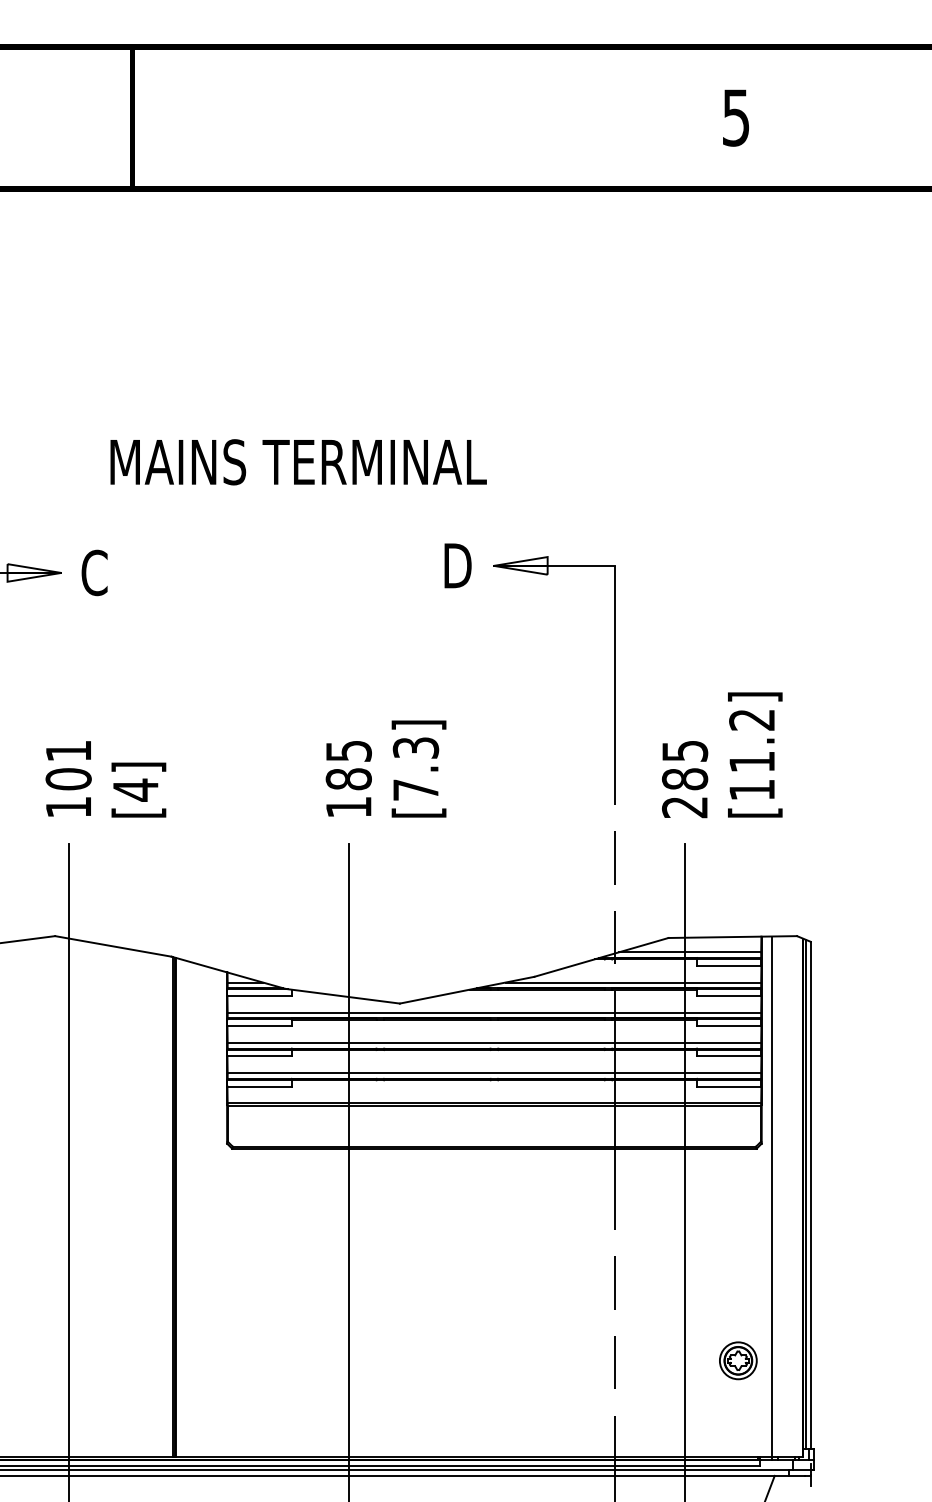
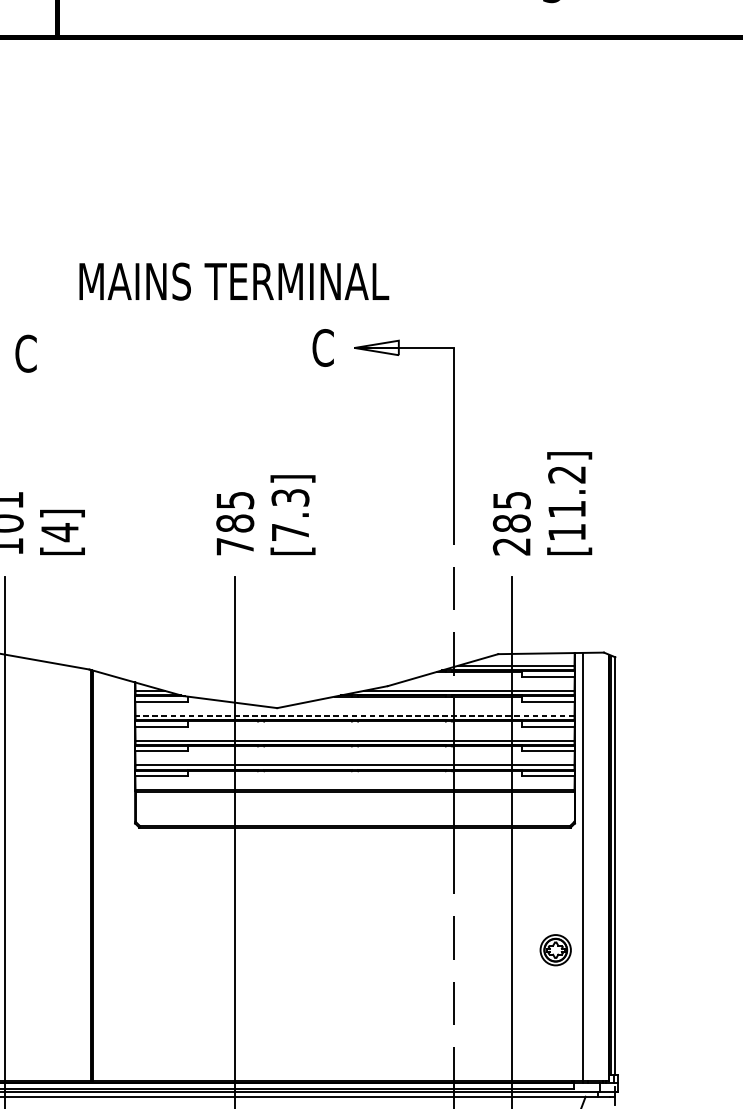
text: (298, 462) -> (234, 281), moved
text: (456, 565) -> (323, 347), D -> C
text: (348, 807) -> (234, 546), 185 -> 785
line: (494, 1012) -> (355, 715), solid -> dashed
part: (738, 1360) -> (555, 949), moved

